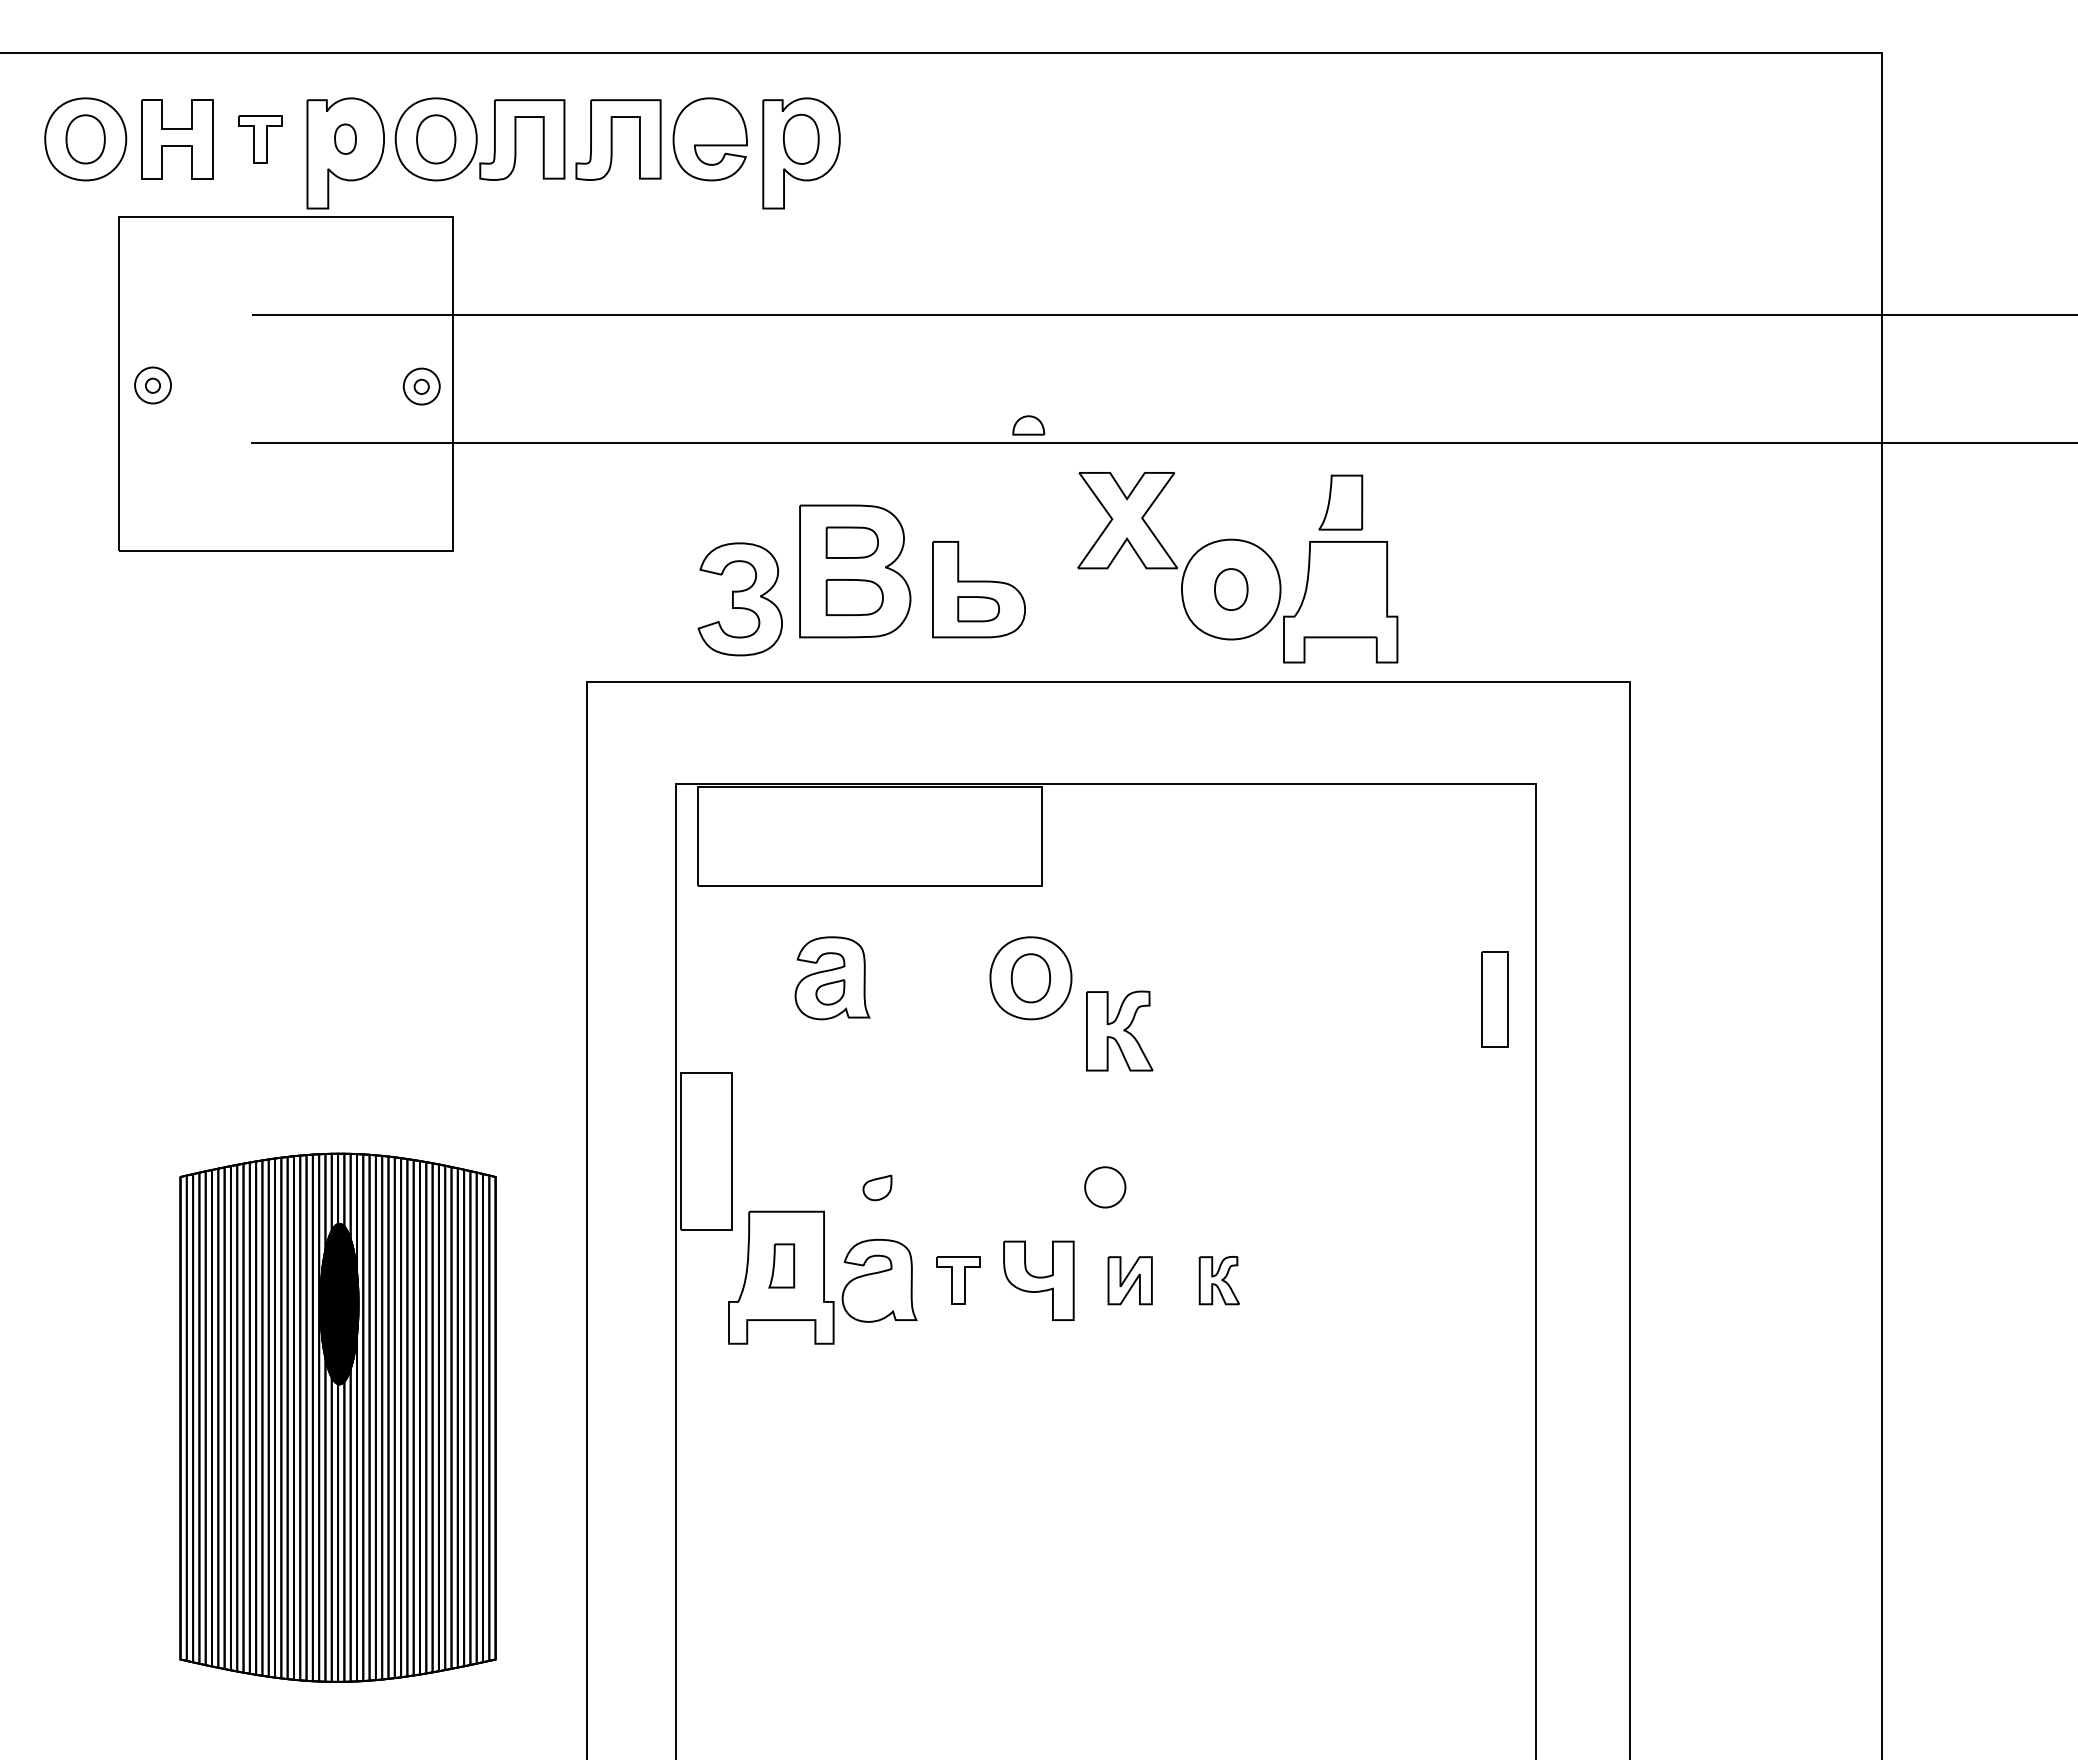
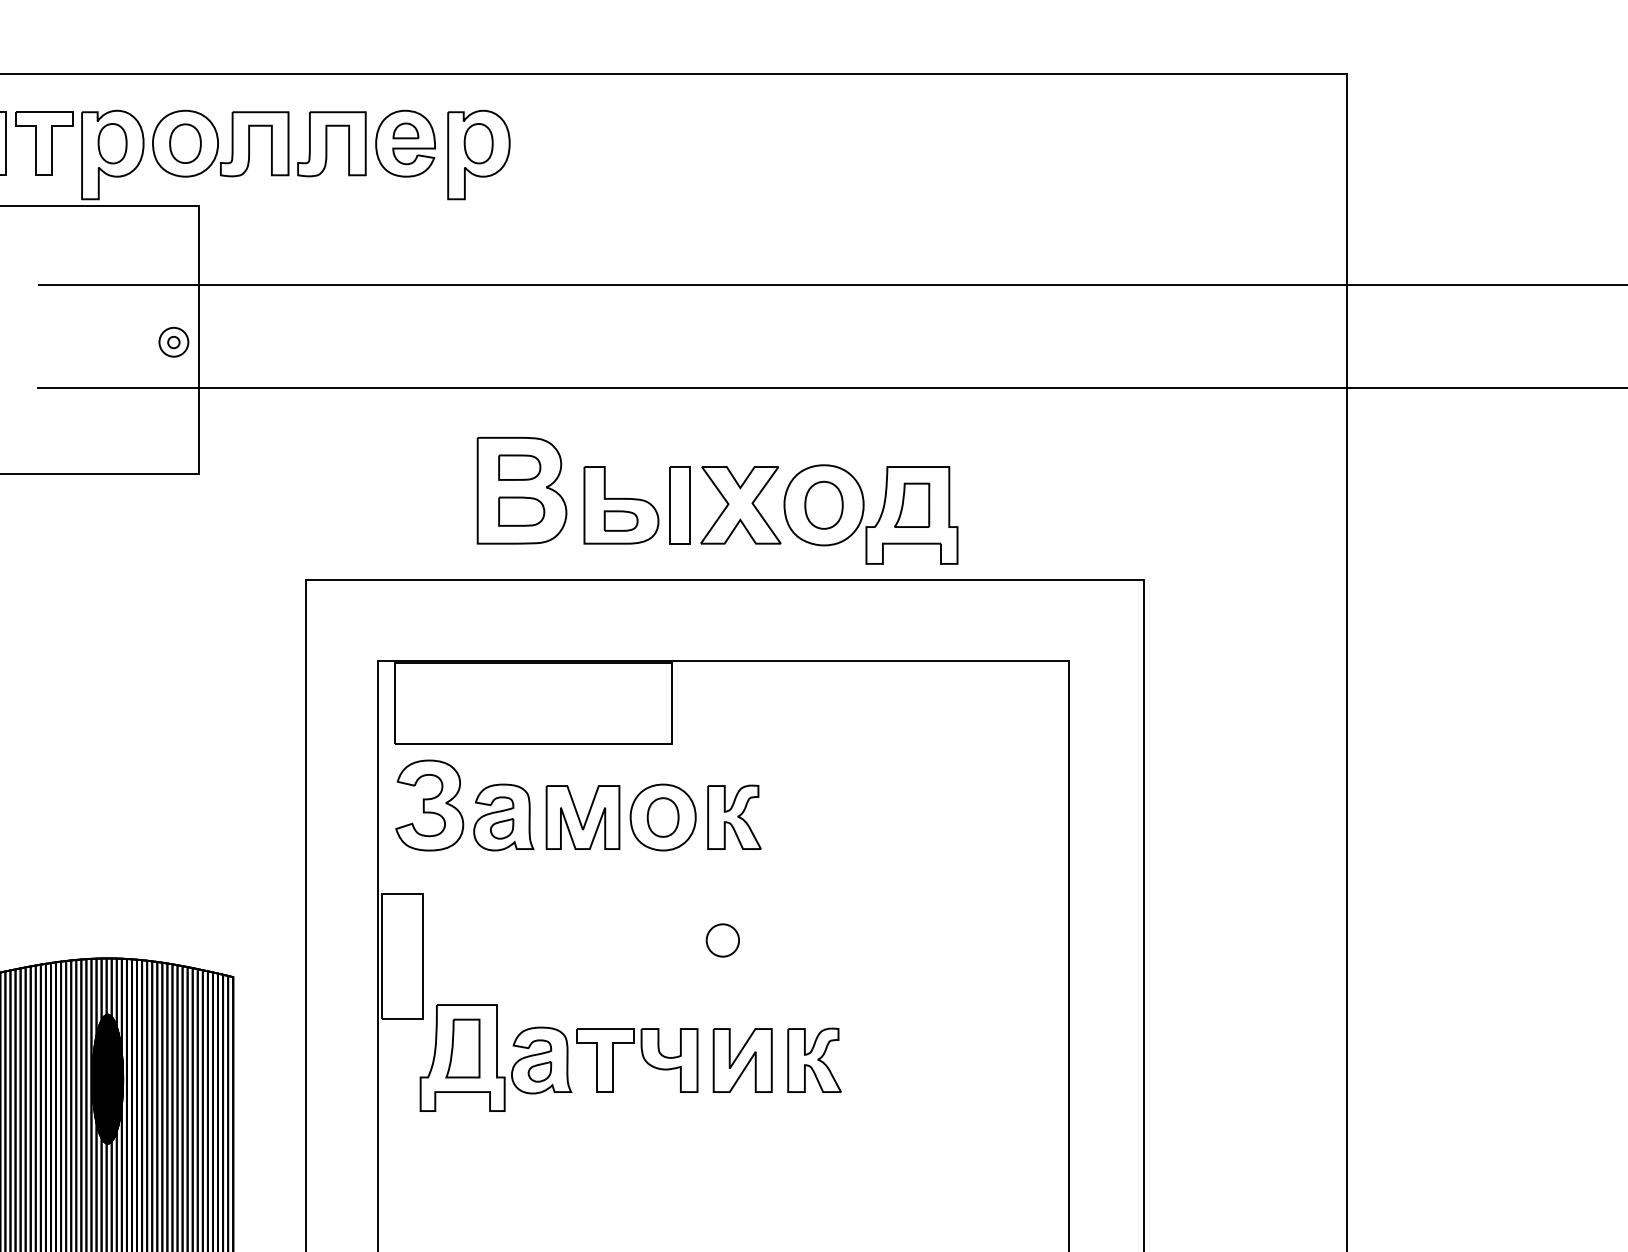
part: (345, 138) -> (112, 143), size x1.67
part: (260, 139) -> (44, 143), size x1.67
part: (1028, 425) -> (405, 130), moved
part: (1340, 502) -> (911, 505), moved
part: (1127, 520) -> (740, 505), moved
part: (1231, 589) -> (824, 505), size x1.43
part: (739, 599) -> (429, 805), moved
part: (931, 978) -> (583, 817), added
part: (1494, 999) -> (679, 505), moved
part: (1119, 1030) -> (734, 816), moved
part: (877, 1187) -> (539, 1071), moved
part: (1105, 1187) -> (723, 940), moved
part: (781, 1265) -> (462, 1048), size x1.67
part: (958, 1280) -> (604, 1060), size x1.67
part: (1130, 1280) -> (743, 1060), size x1.67
part: (1219, 1280) -> (814, 1060), size x1.67

